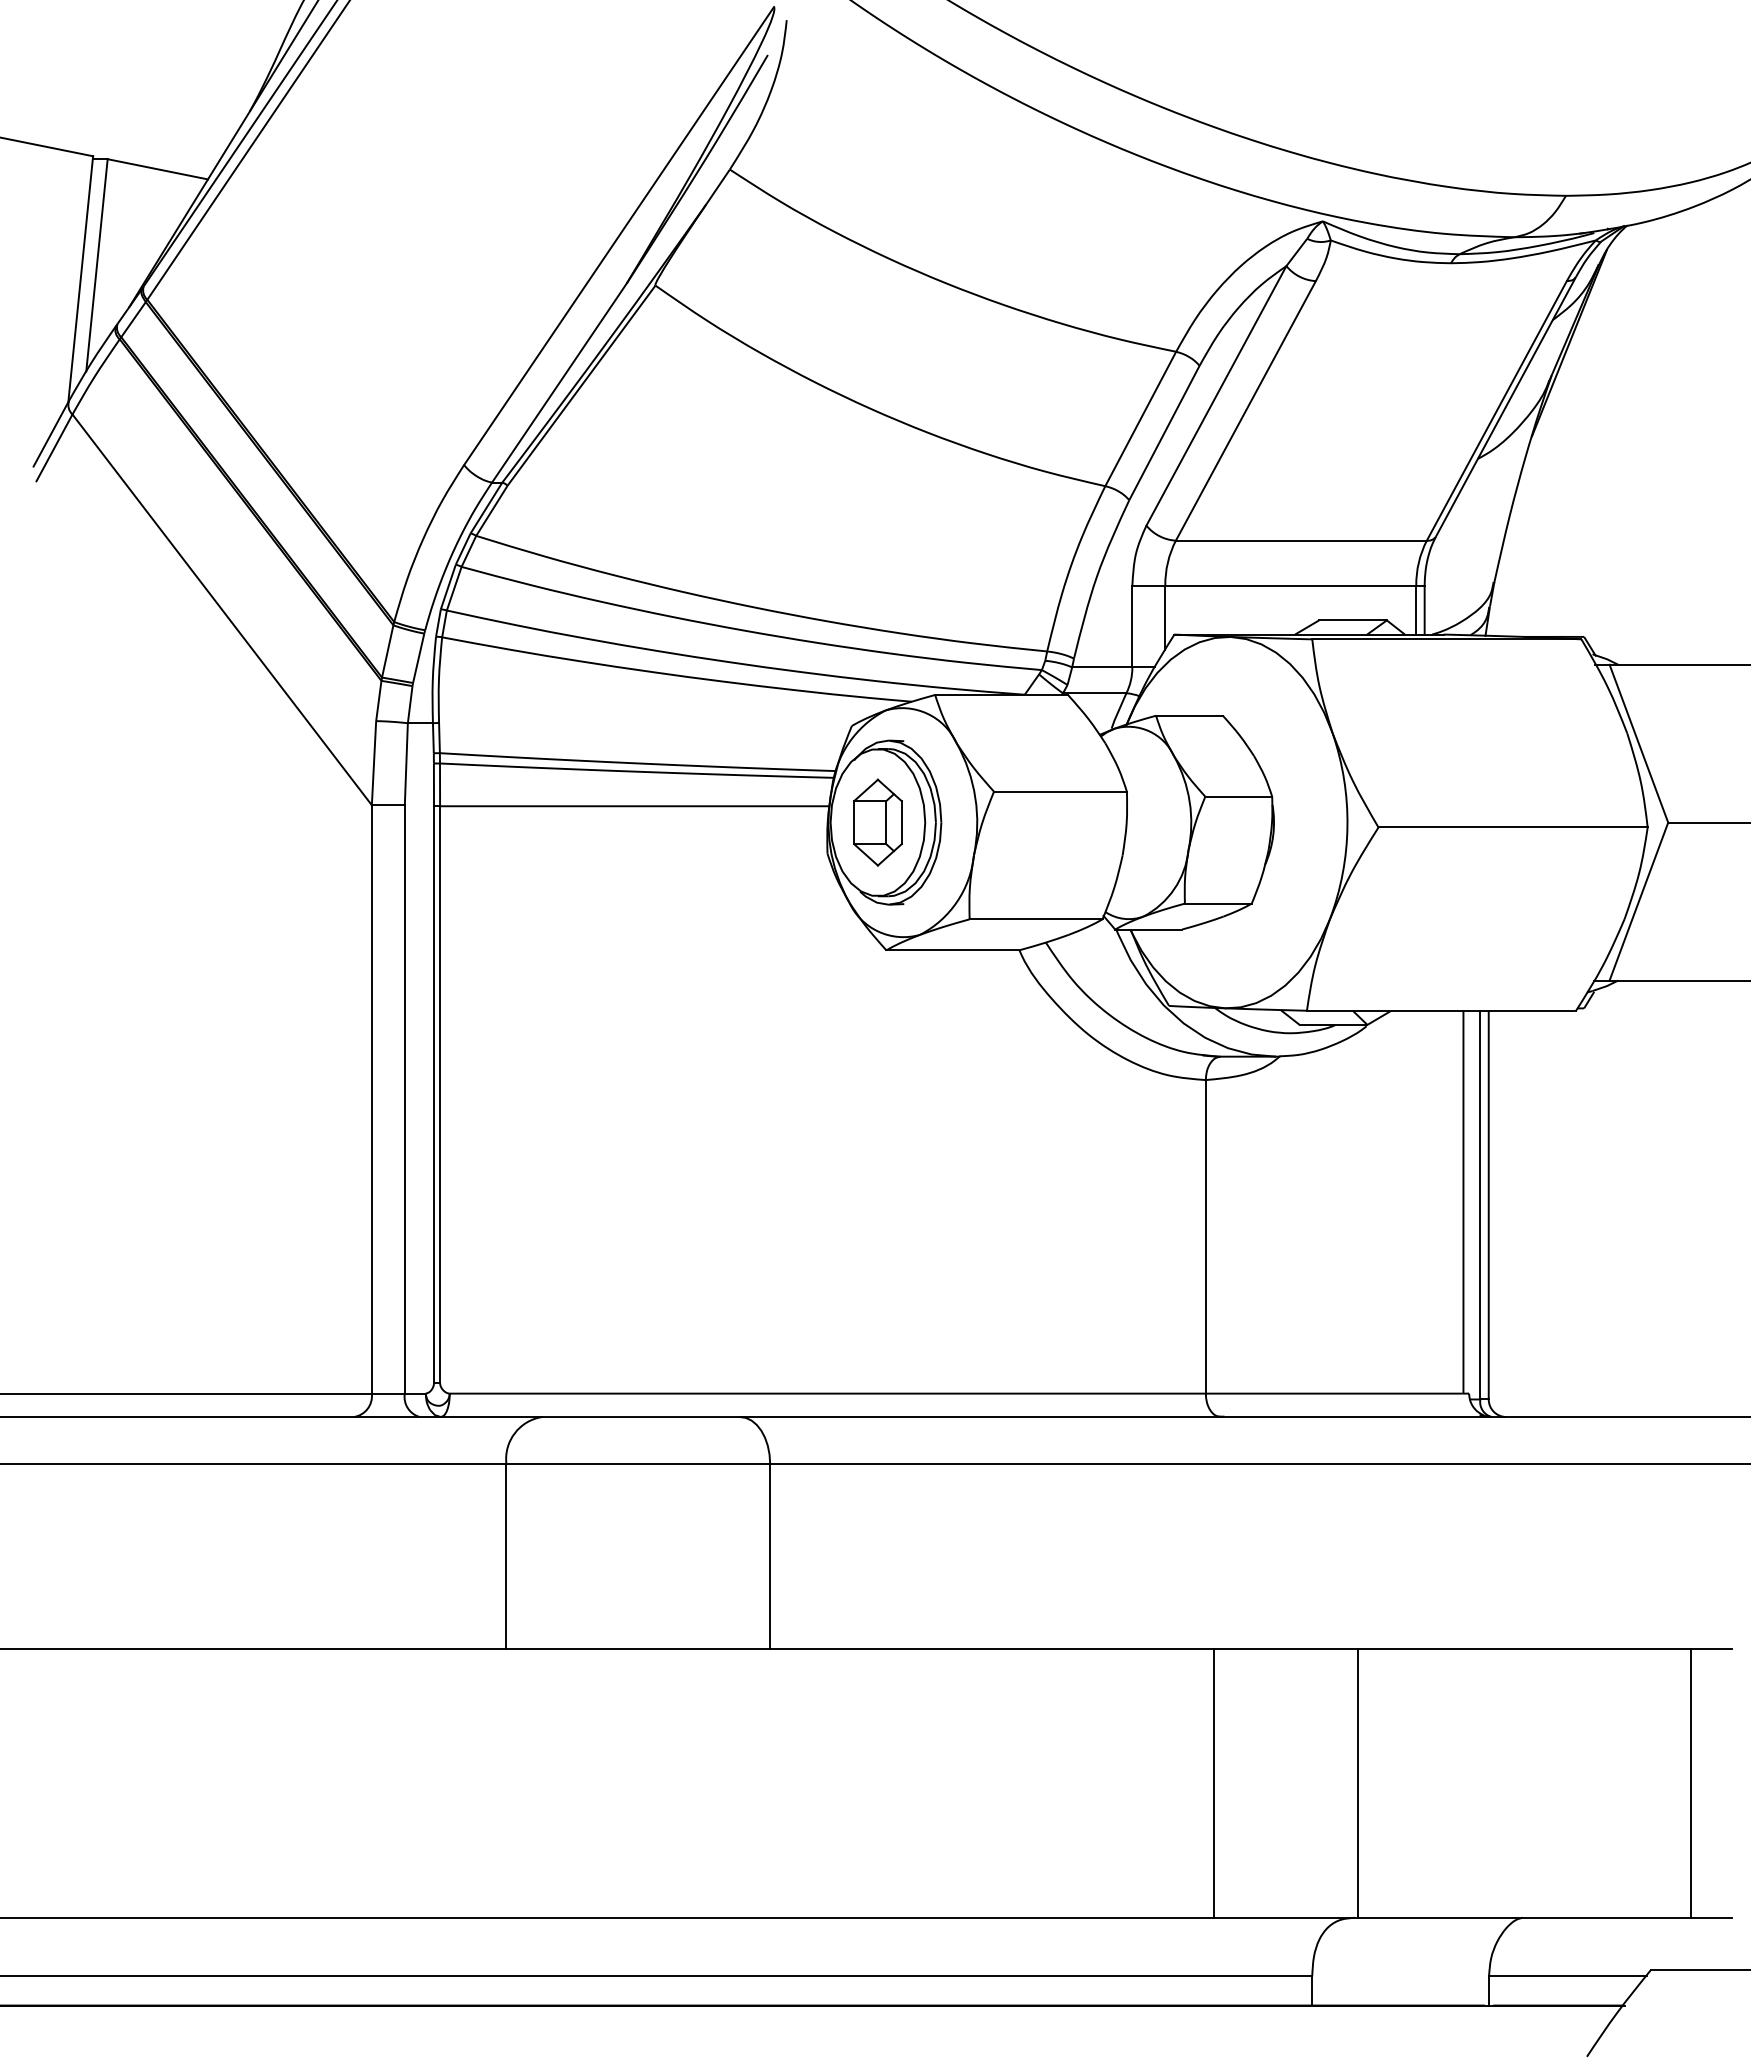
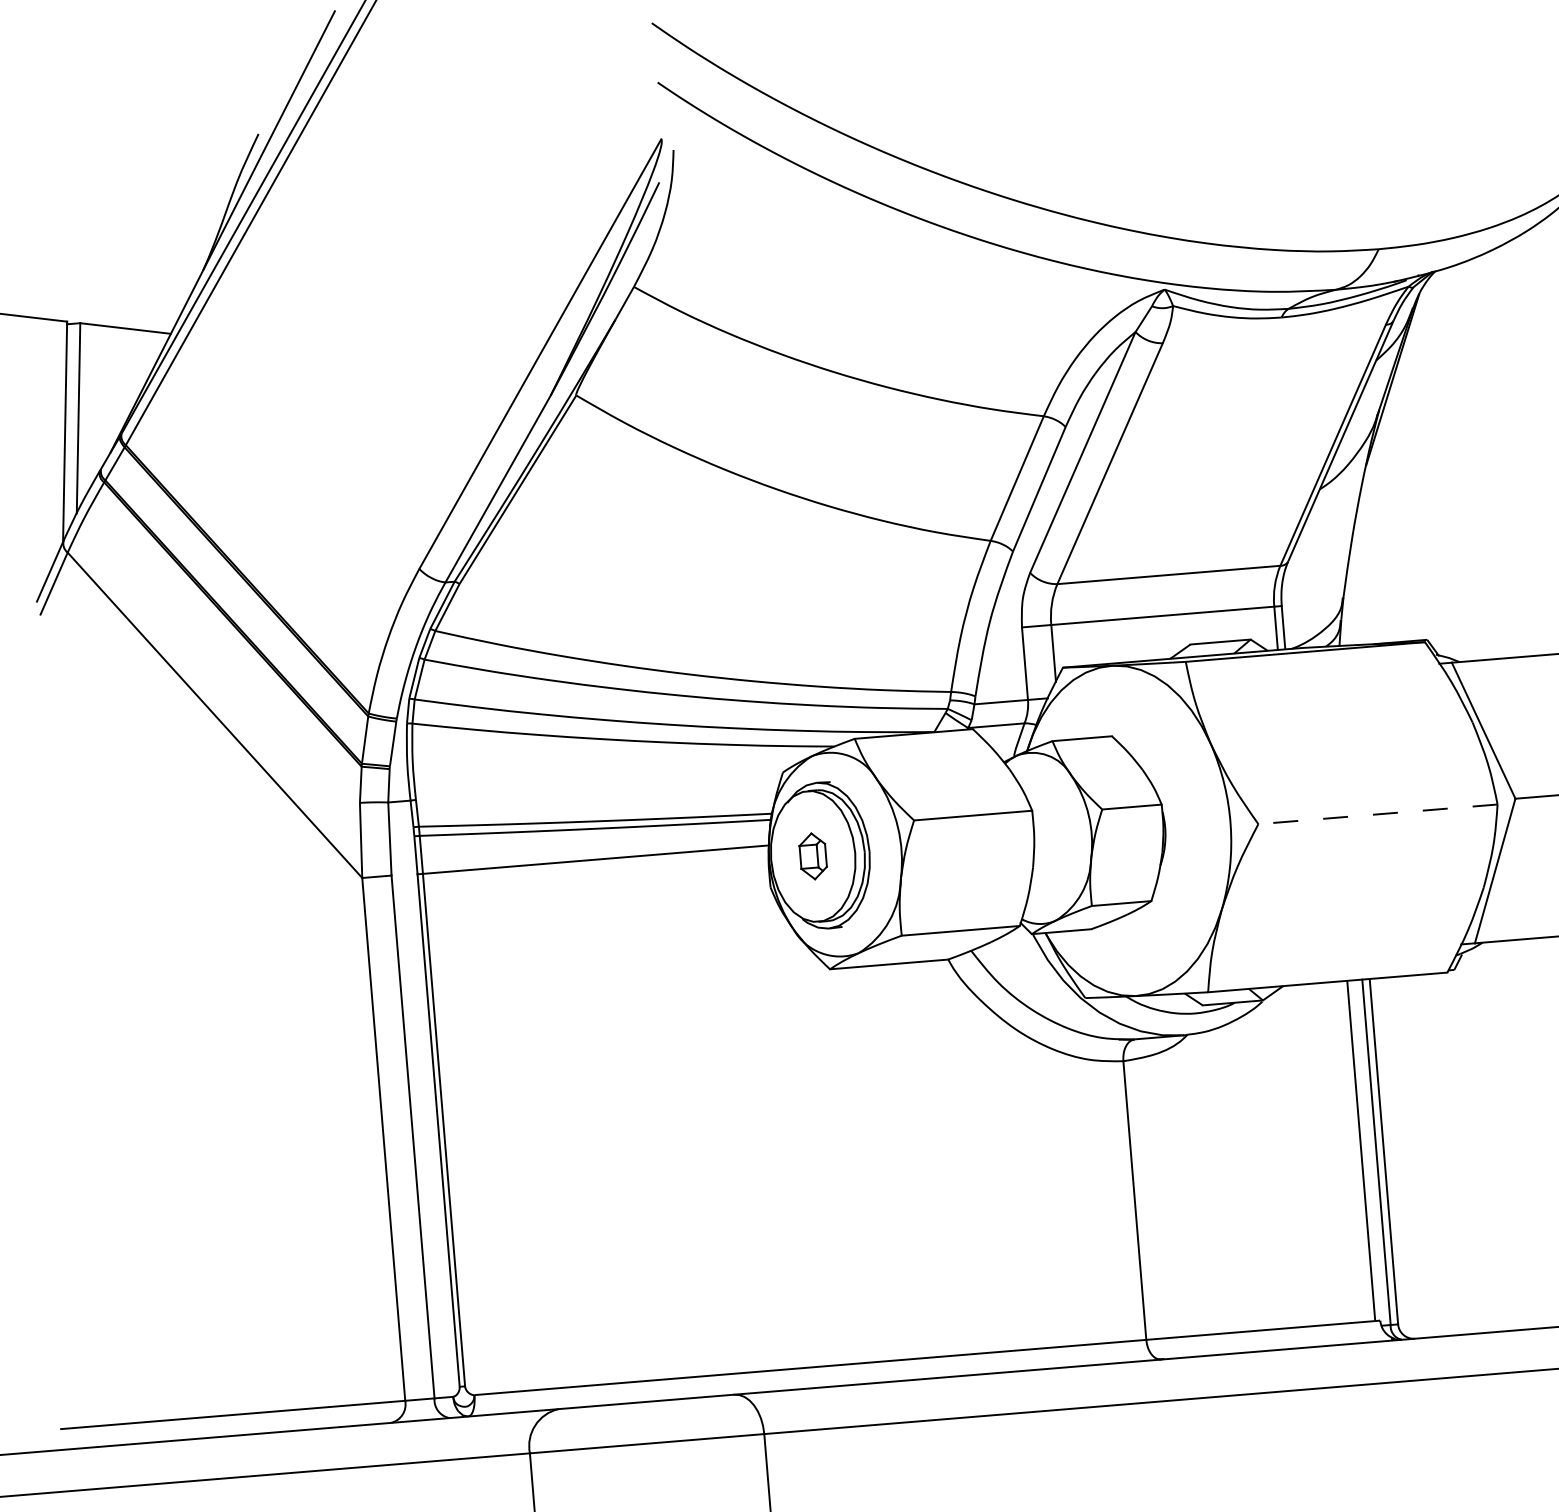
part: (877, 822) -> (812, 856), size x0.6
line: (1513, 827) -> (1378, 814), solid -> dashed

